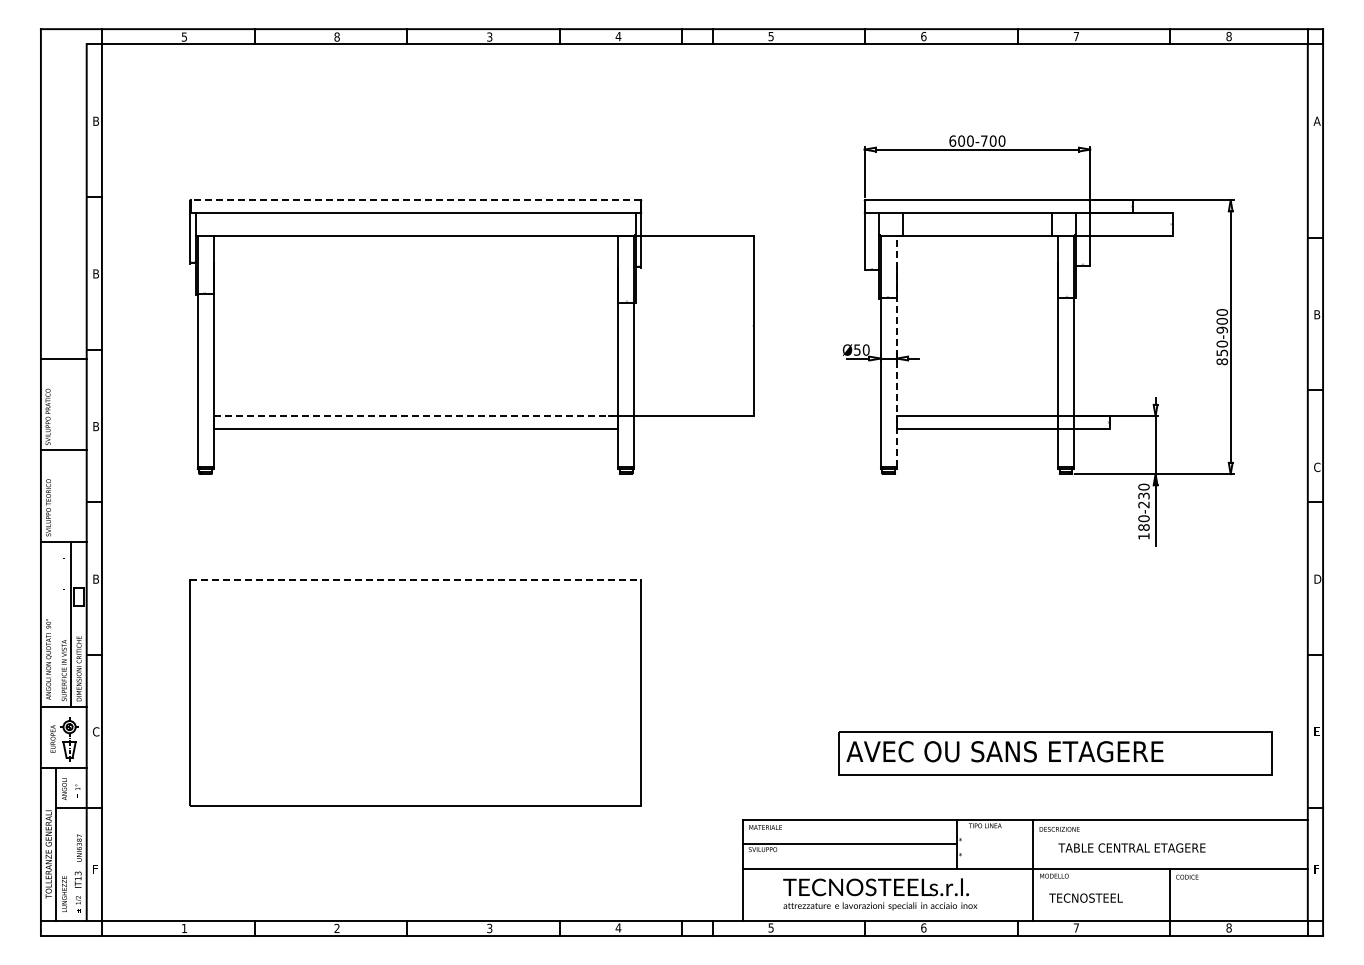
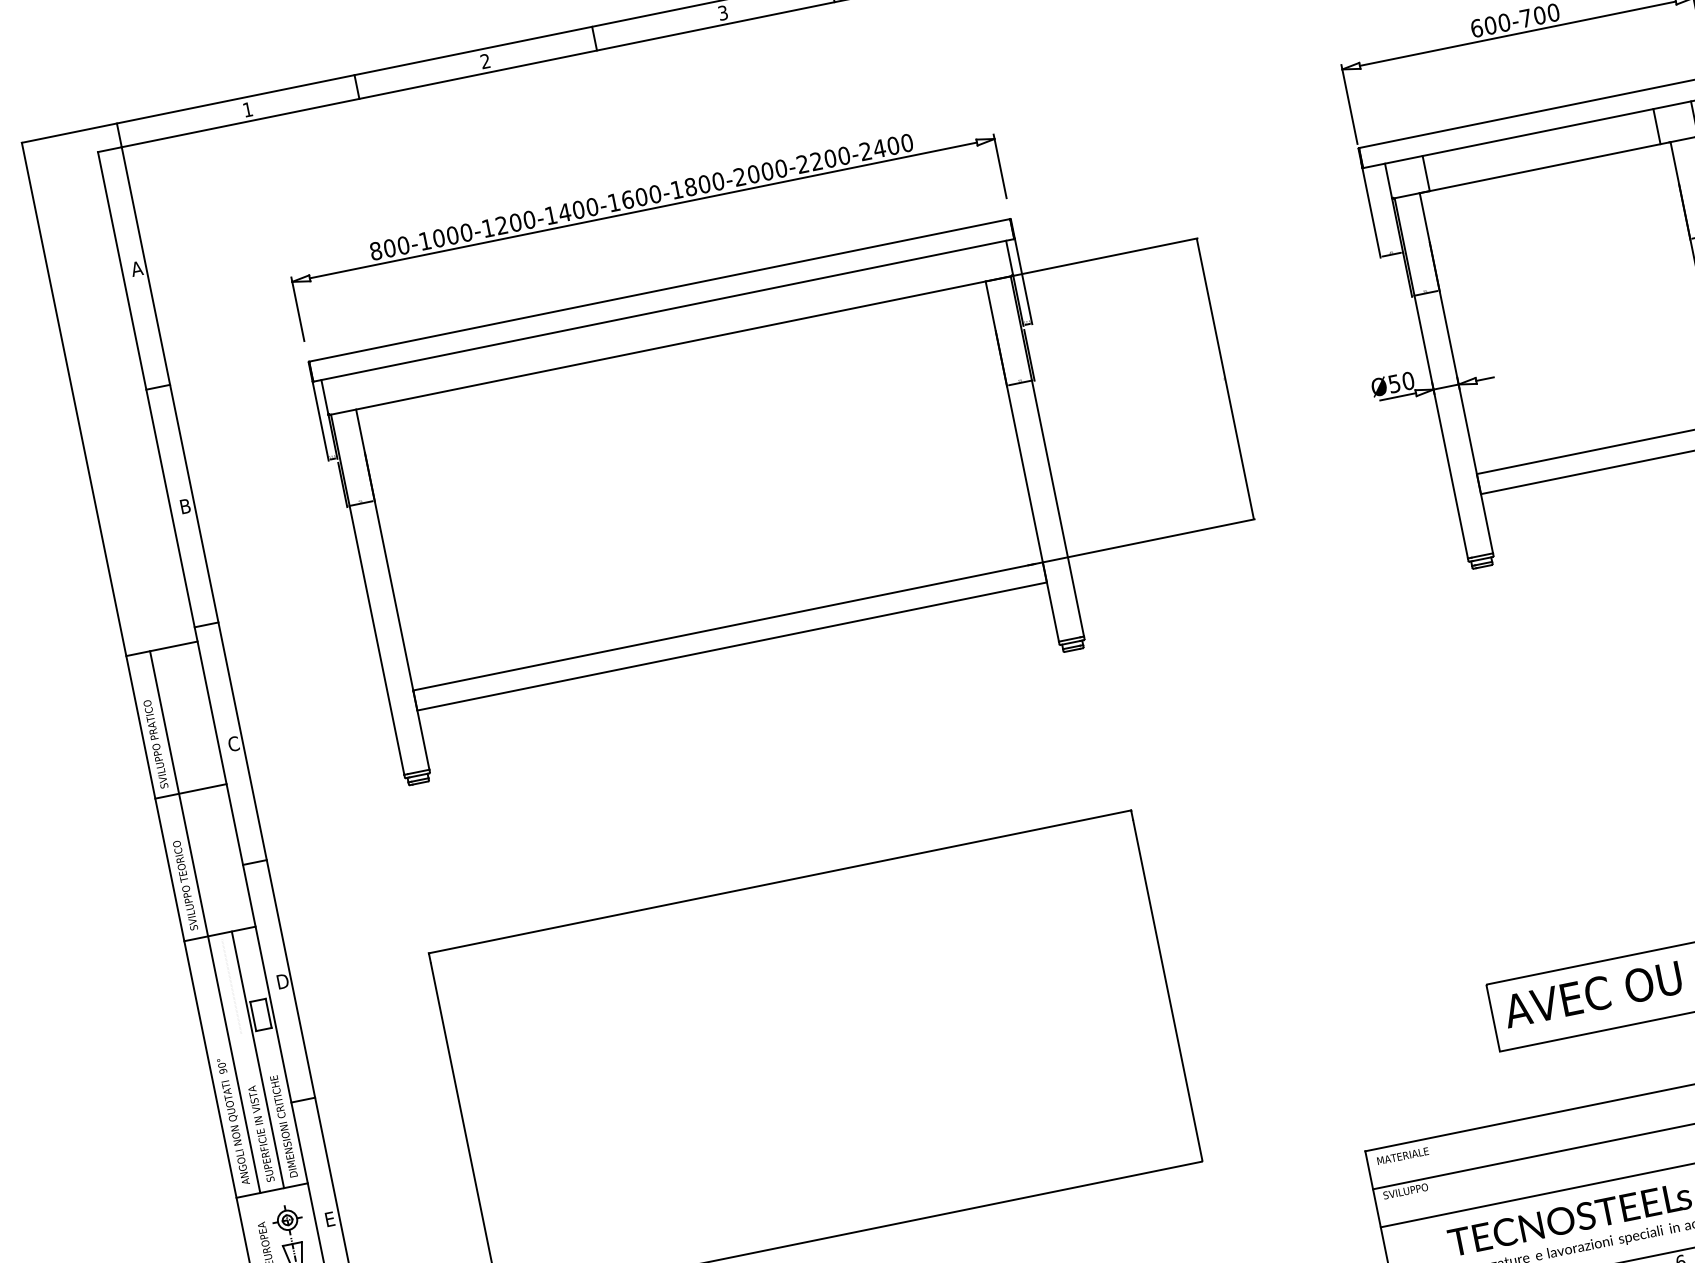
text: (183, 36) -> (246, 109), 5 -> 1
text: (336, 36) -> (484, 60), 8 -> 2
text: (95, 120) -> (135, 267), B -> A
part: (415, 149) -> (643, 211), added
line: (415, 200) -> (659, 290), dashed -> solid
line: (896, 351) -> (1455, 373), dashed -> solid
line: (413, 416) -> (724, 627), dashed -> solid
text: (96, 426) -> (234, 743), B -> C
line: (56, 532) -> (205, 921), added
text: (97, 579) -> (284, 981), B -> D
line: (415, 580) -> (779, 882), dashed -> solid
text: (96, 731) -> (330, 1218), C -> E

